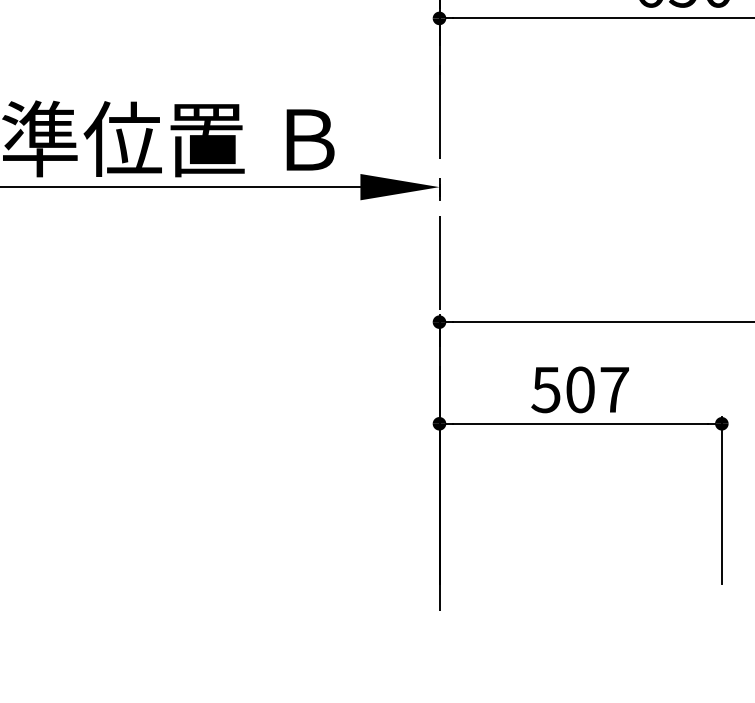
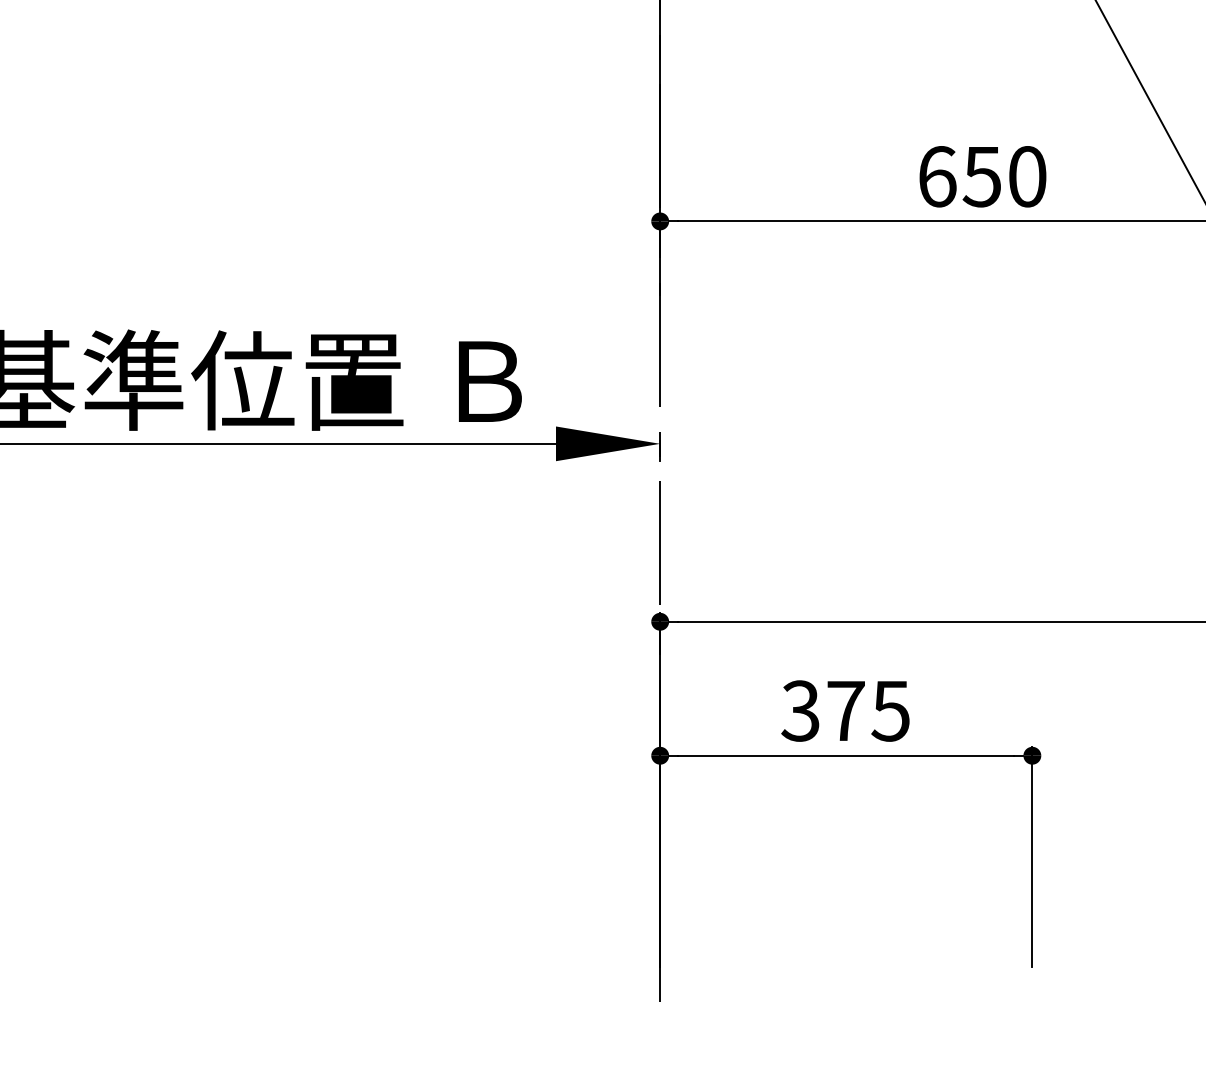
text: (580, 389) -> (845, 710), 507 -> 375

